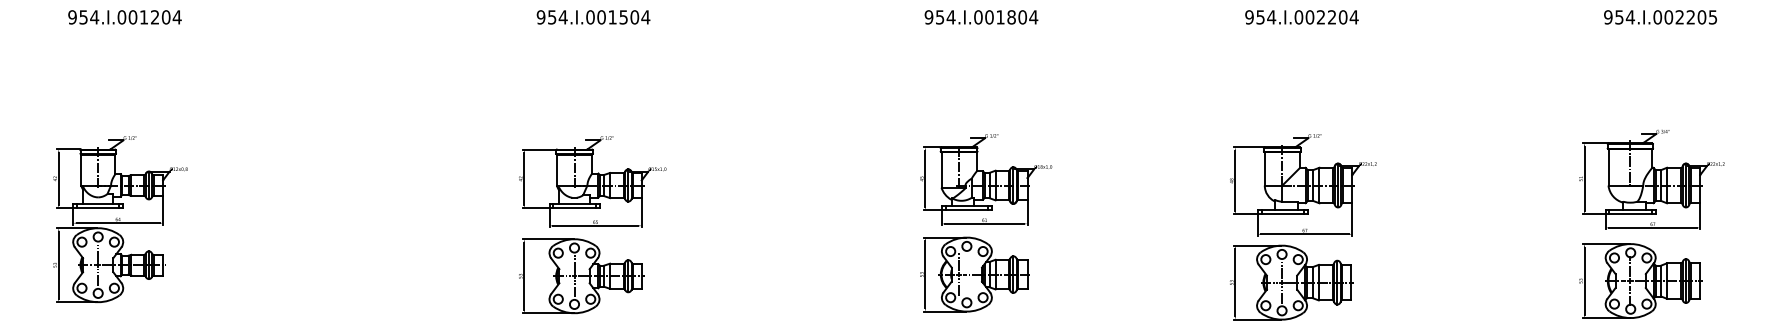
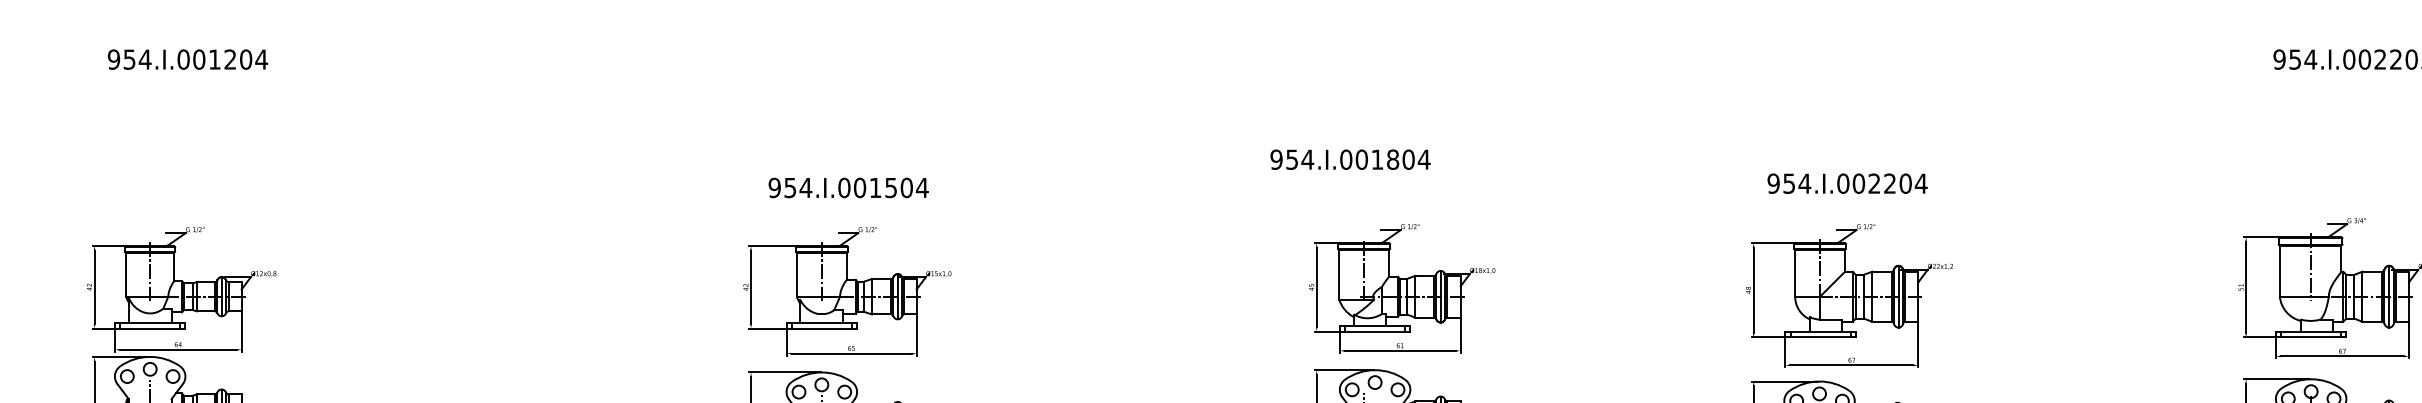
text: (593, 17) -> (848, 188), moved
text: (981, 17) -> (1350, 159), moved
text: (1301, 17) -> (1846, 183), moved

